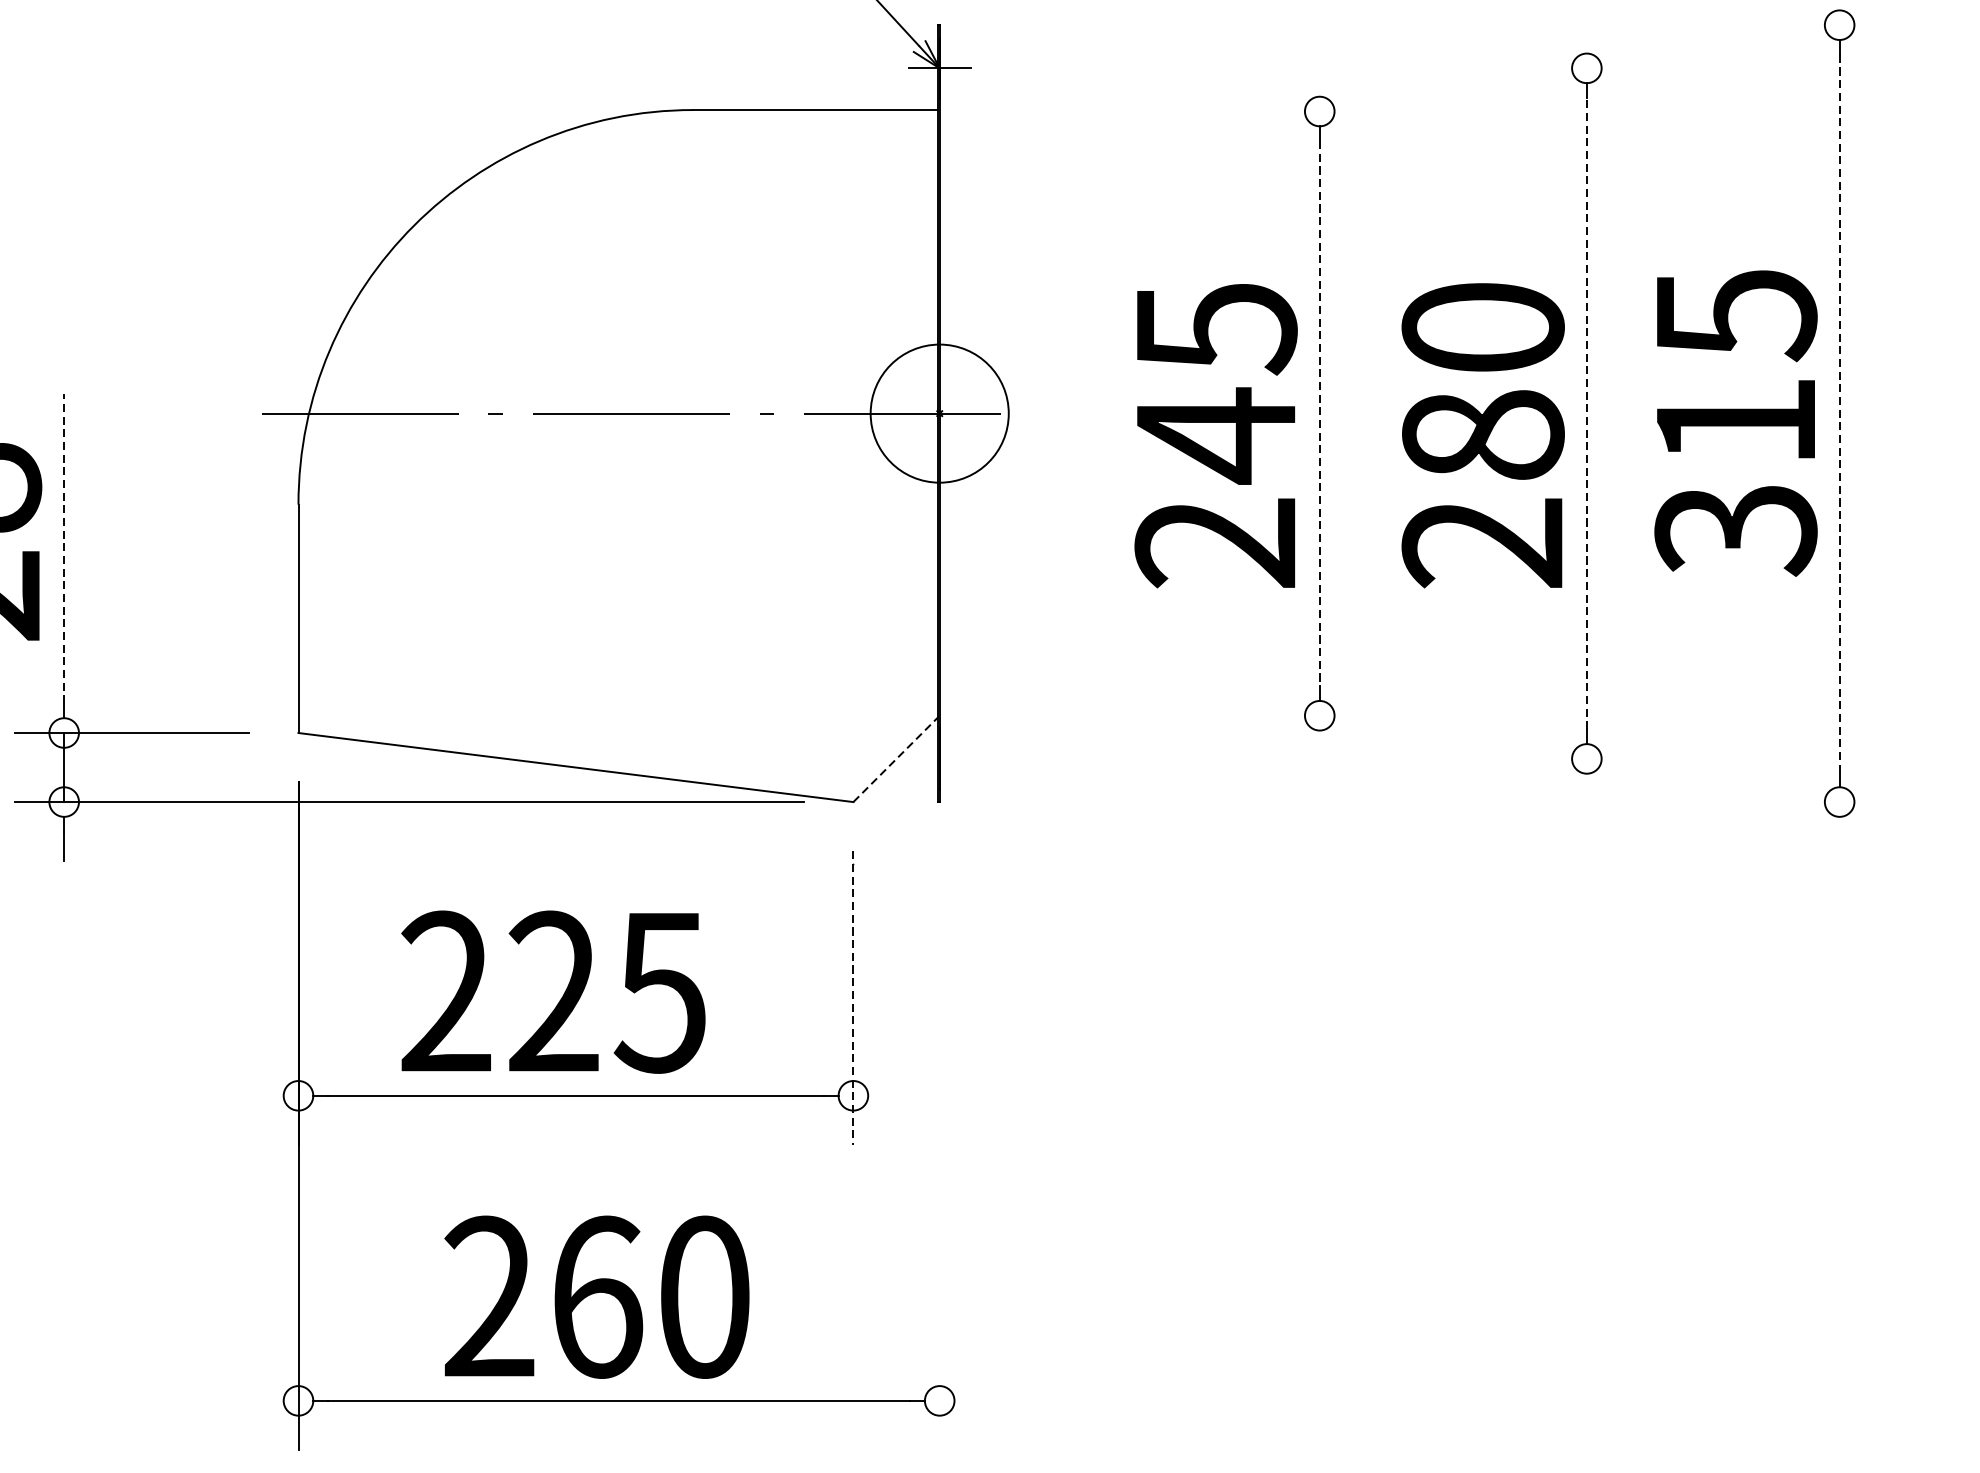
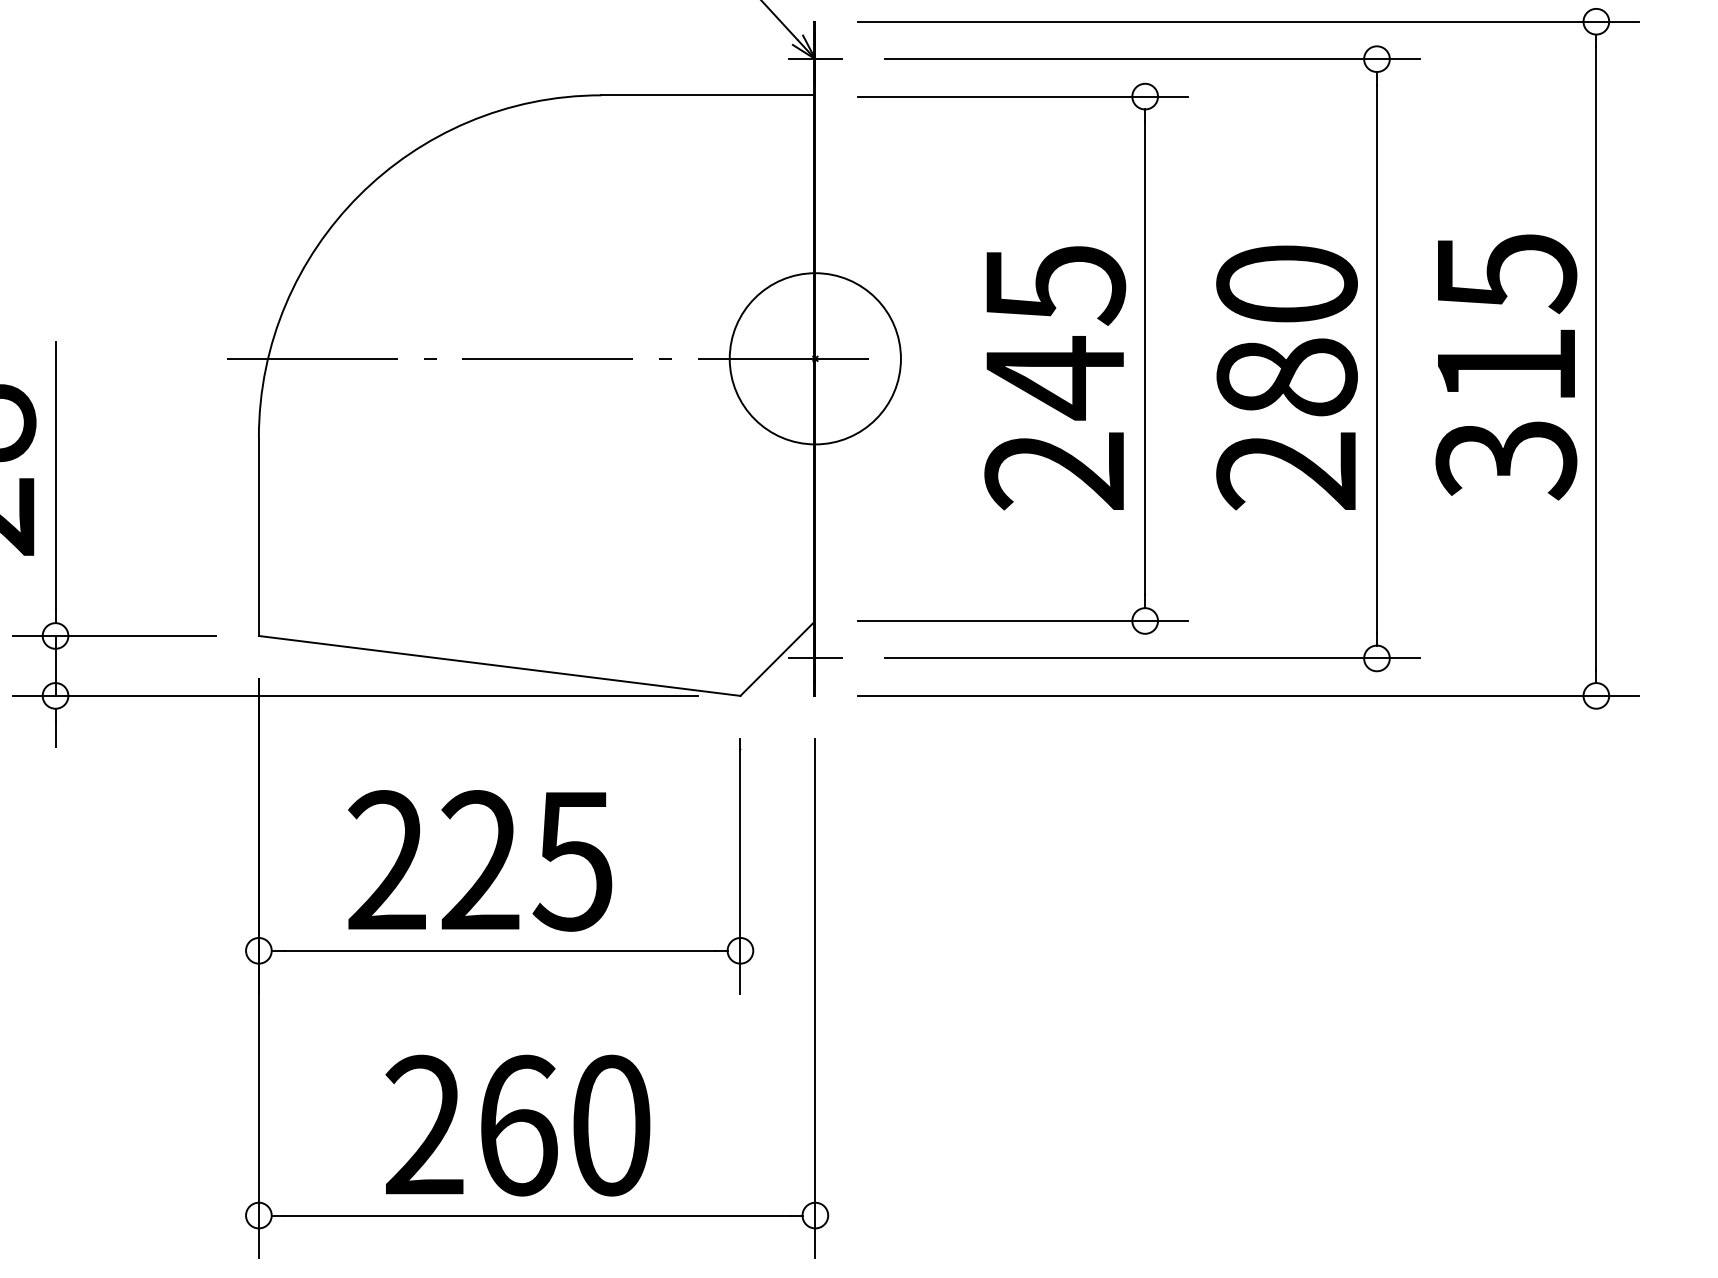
line: (1438, 24) -> (1248, 21), added
line: (1327, 68) -> (1151, 59), added
line: (1178, 111) -> (1022, 96), added
circle: (938, 413) -> (814, 358), size x1.43
line: (1320, 413) -> (1145, 358), dashed -> solid
line: (1586, 413) -> (1376, 358), dashed -> solid
line: (1839, 414) -> (1596, 359), dashed -> solid
line: (64, 548) -> (55, 475), dashed -> solid
line: (1178, 716) -> (1022, 621), added
line: (896, 758) -> (777, 658), dashed -> solid
line: (939, 758) -> (815, 658), added
line: (1327, 758) -> (1151, 658), added
line: (1438, 801) -> (1248, 695), added
line: (853, 998) -> (740, 866), dashed -> solid
line: (939, 1150) -> (815, 998), added

